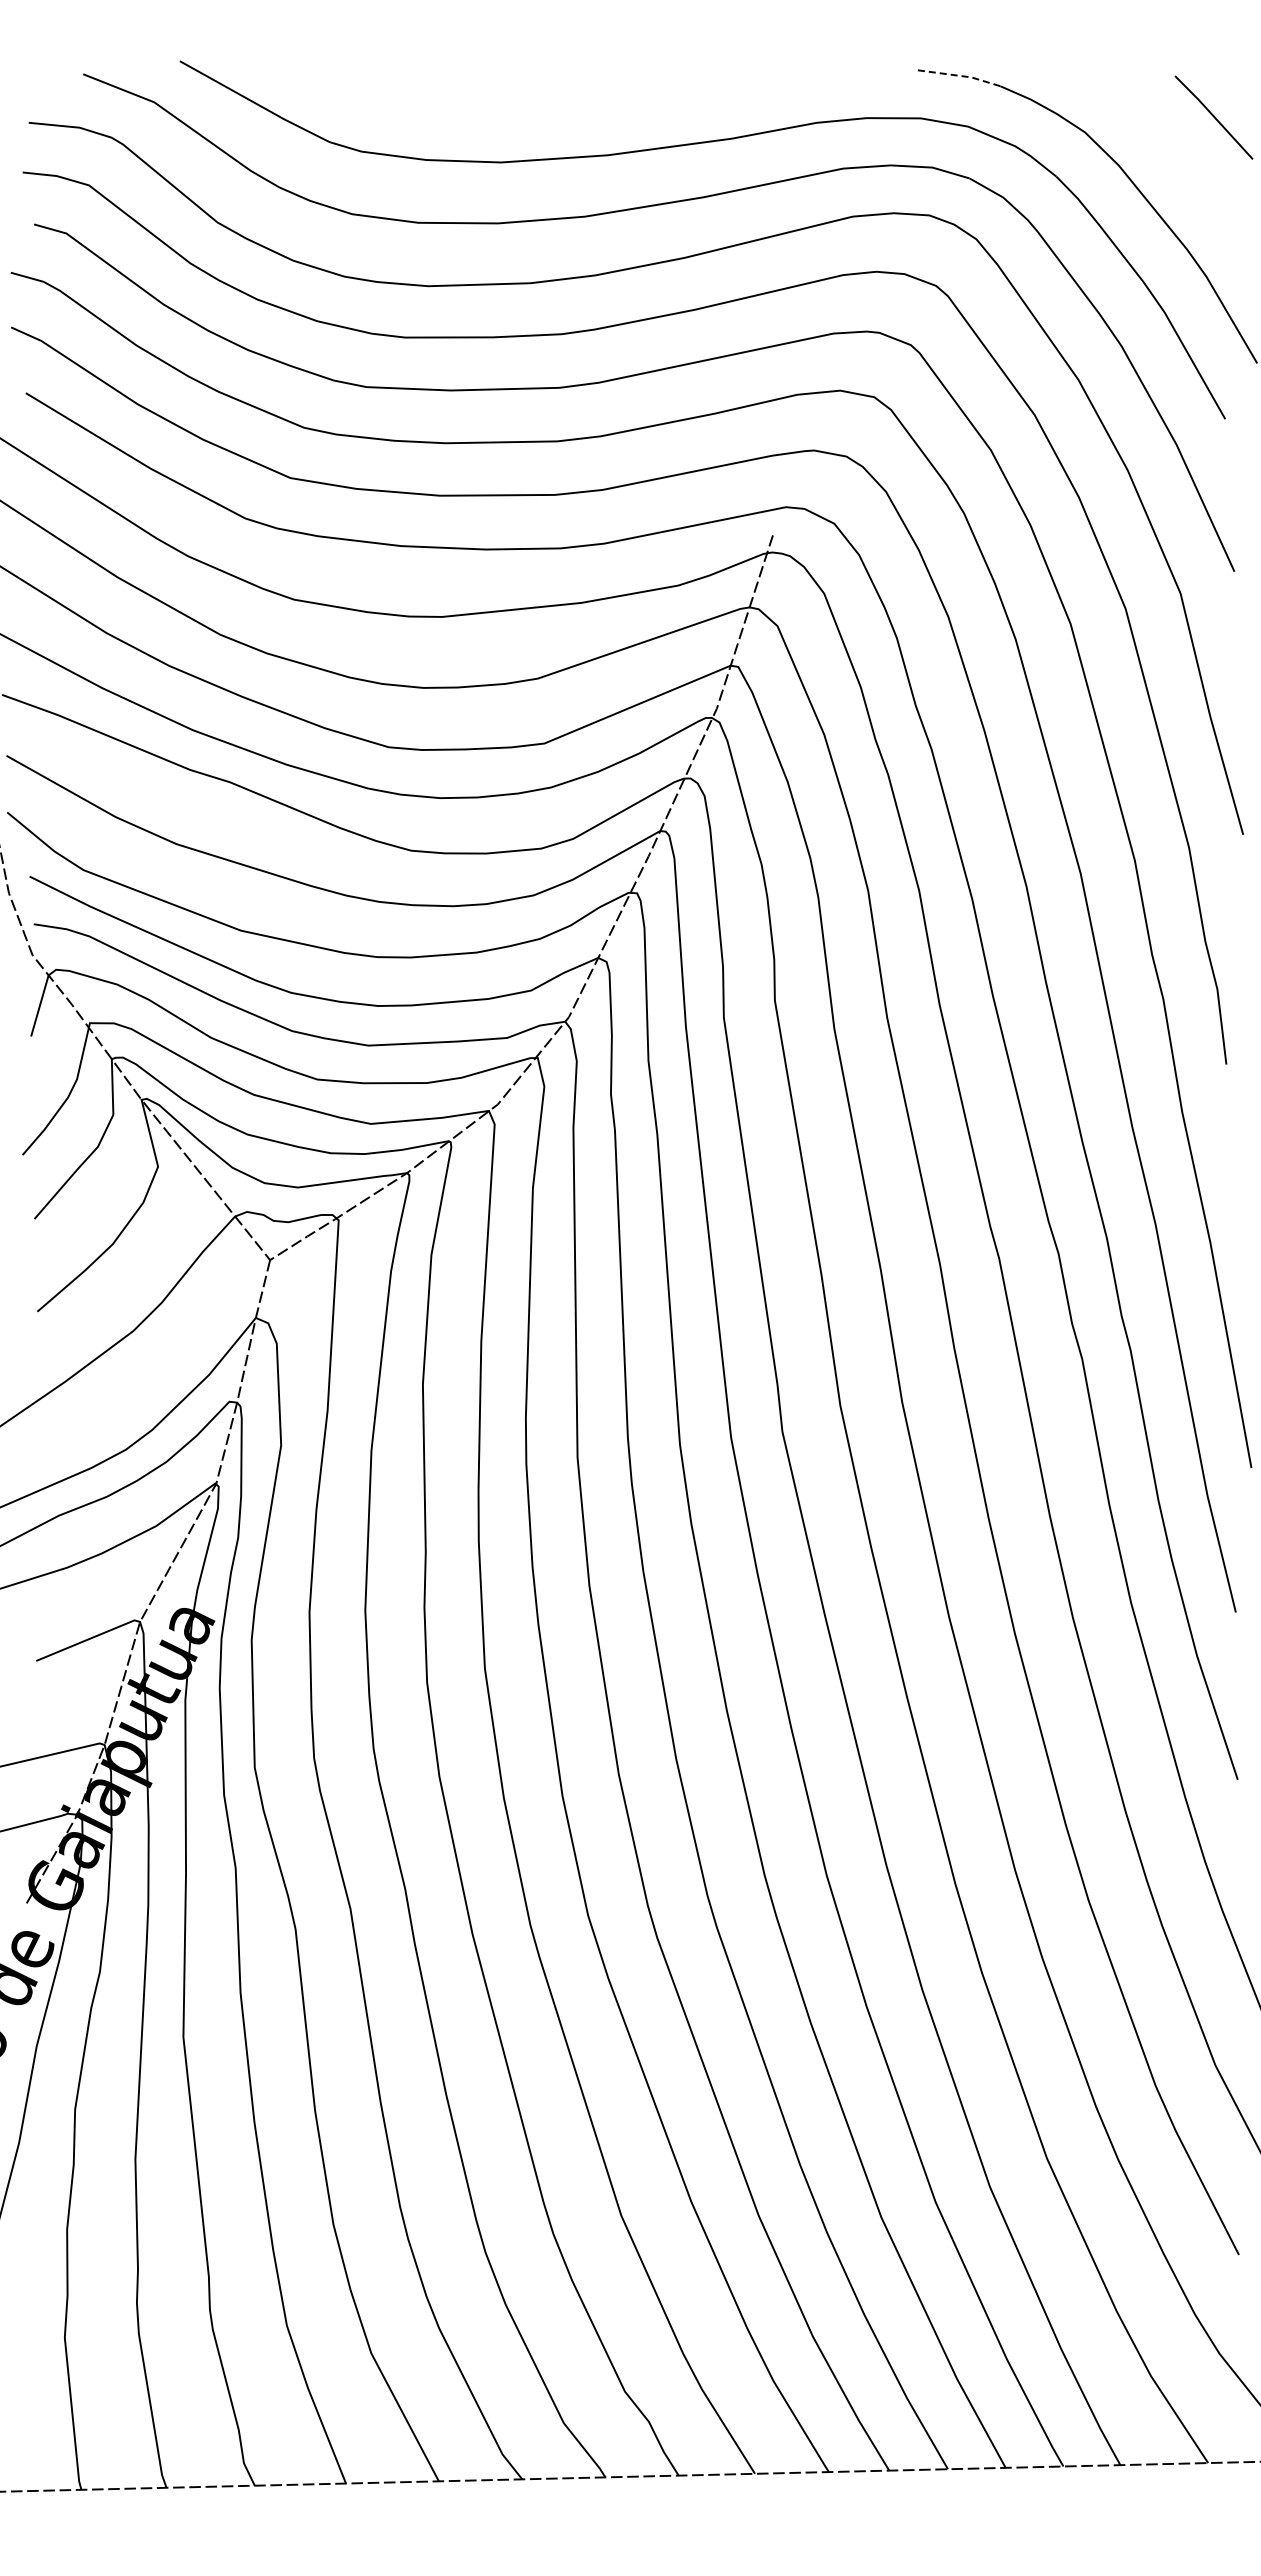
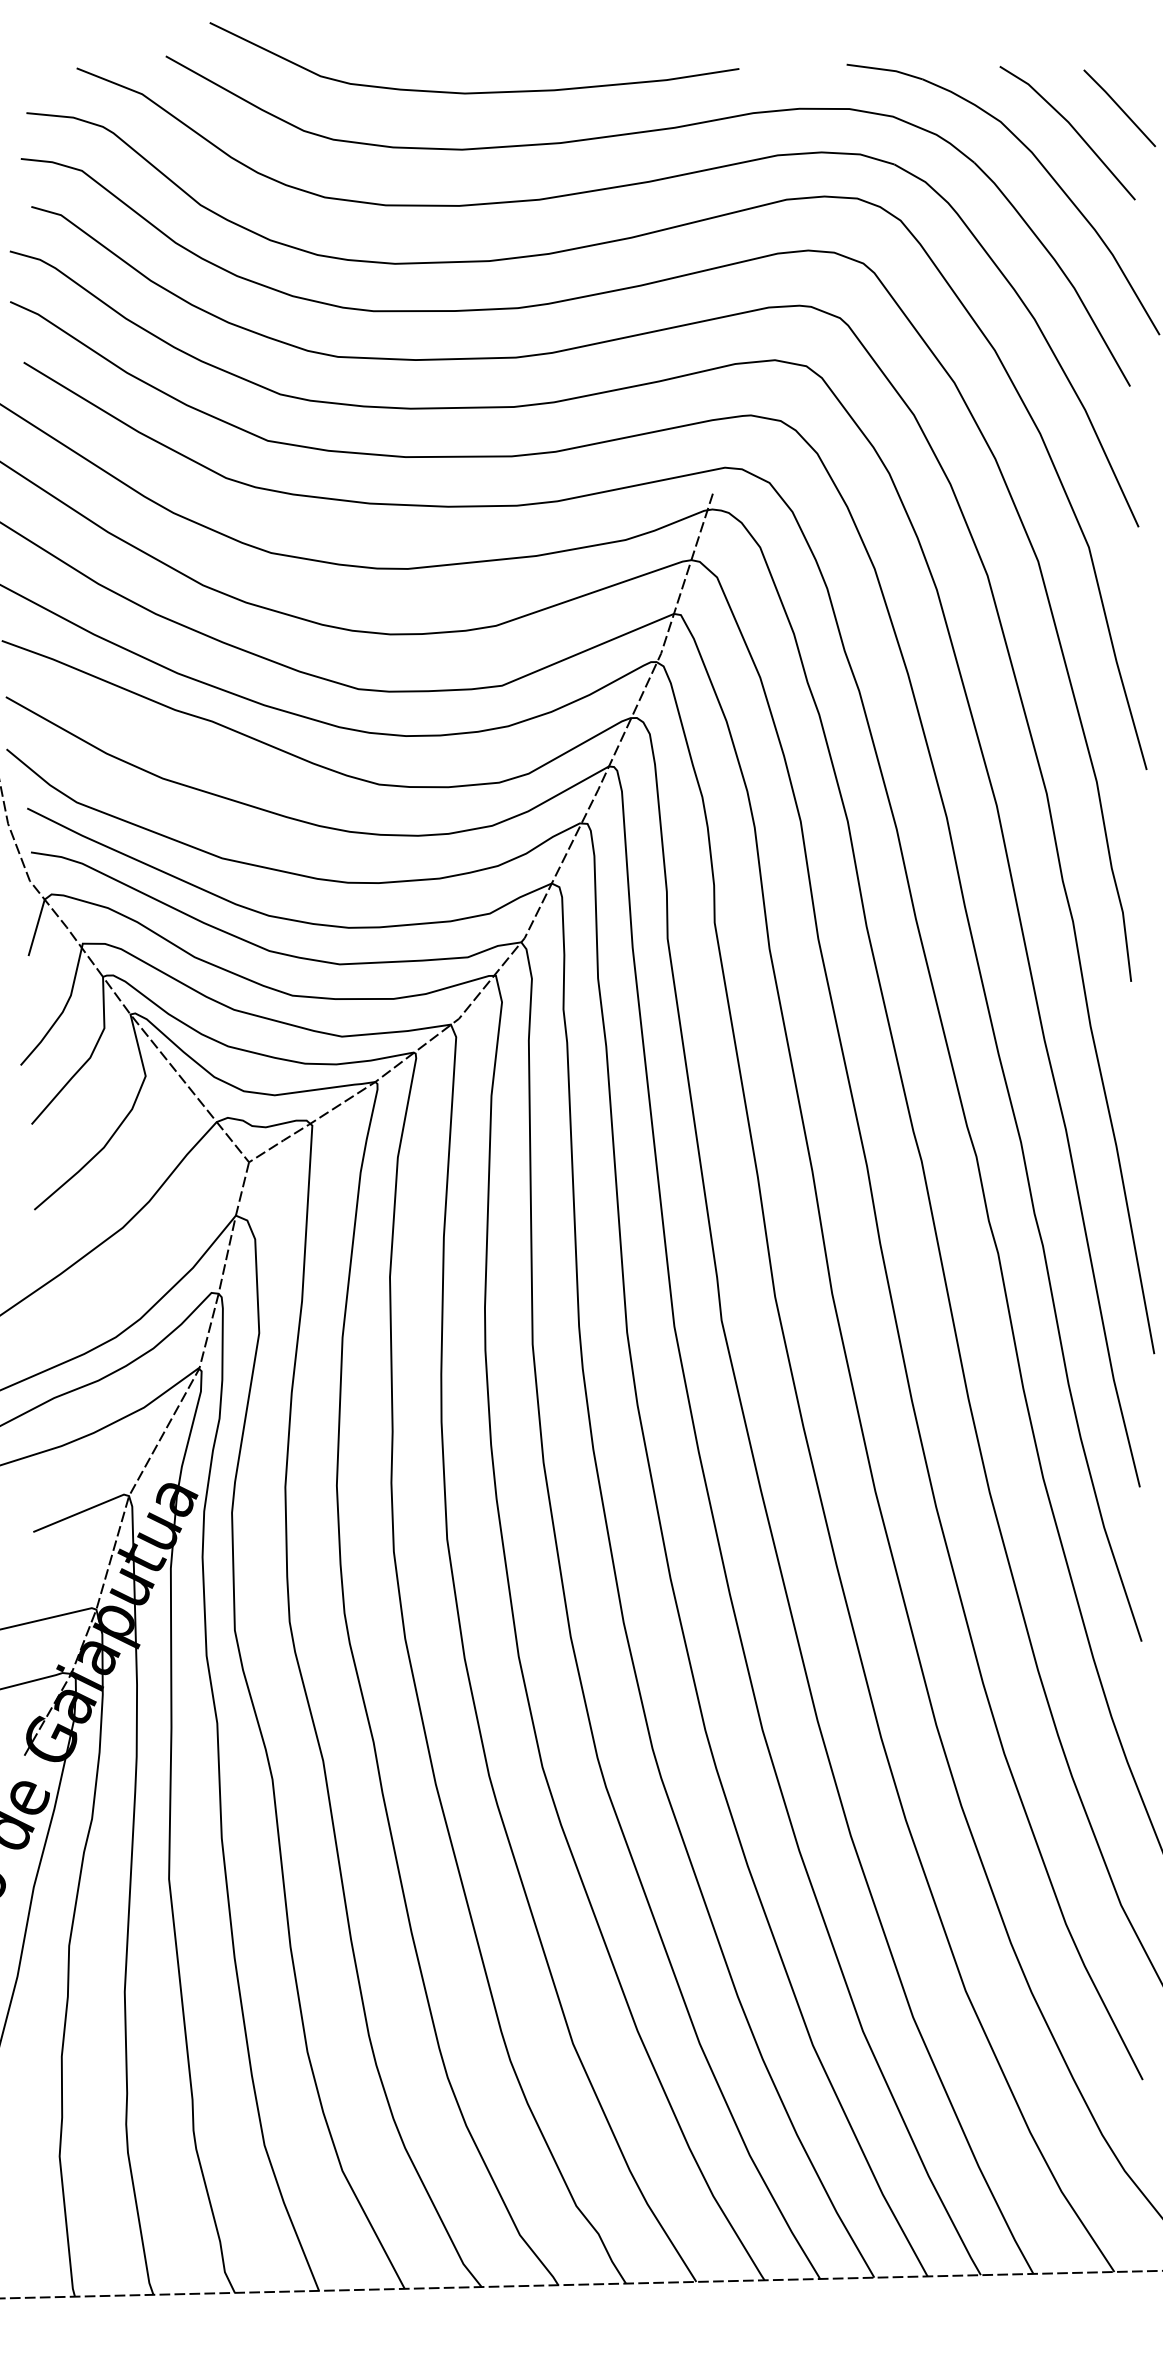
line: (960, 76) -> (885, 70), dashed -> solid
curve: (514, 100) -> (474, 92), added
line: (1162, 139) -> (1072, 128), added

